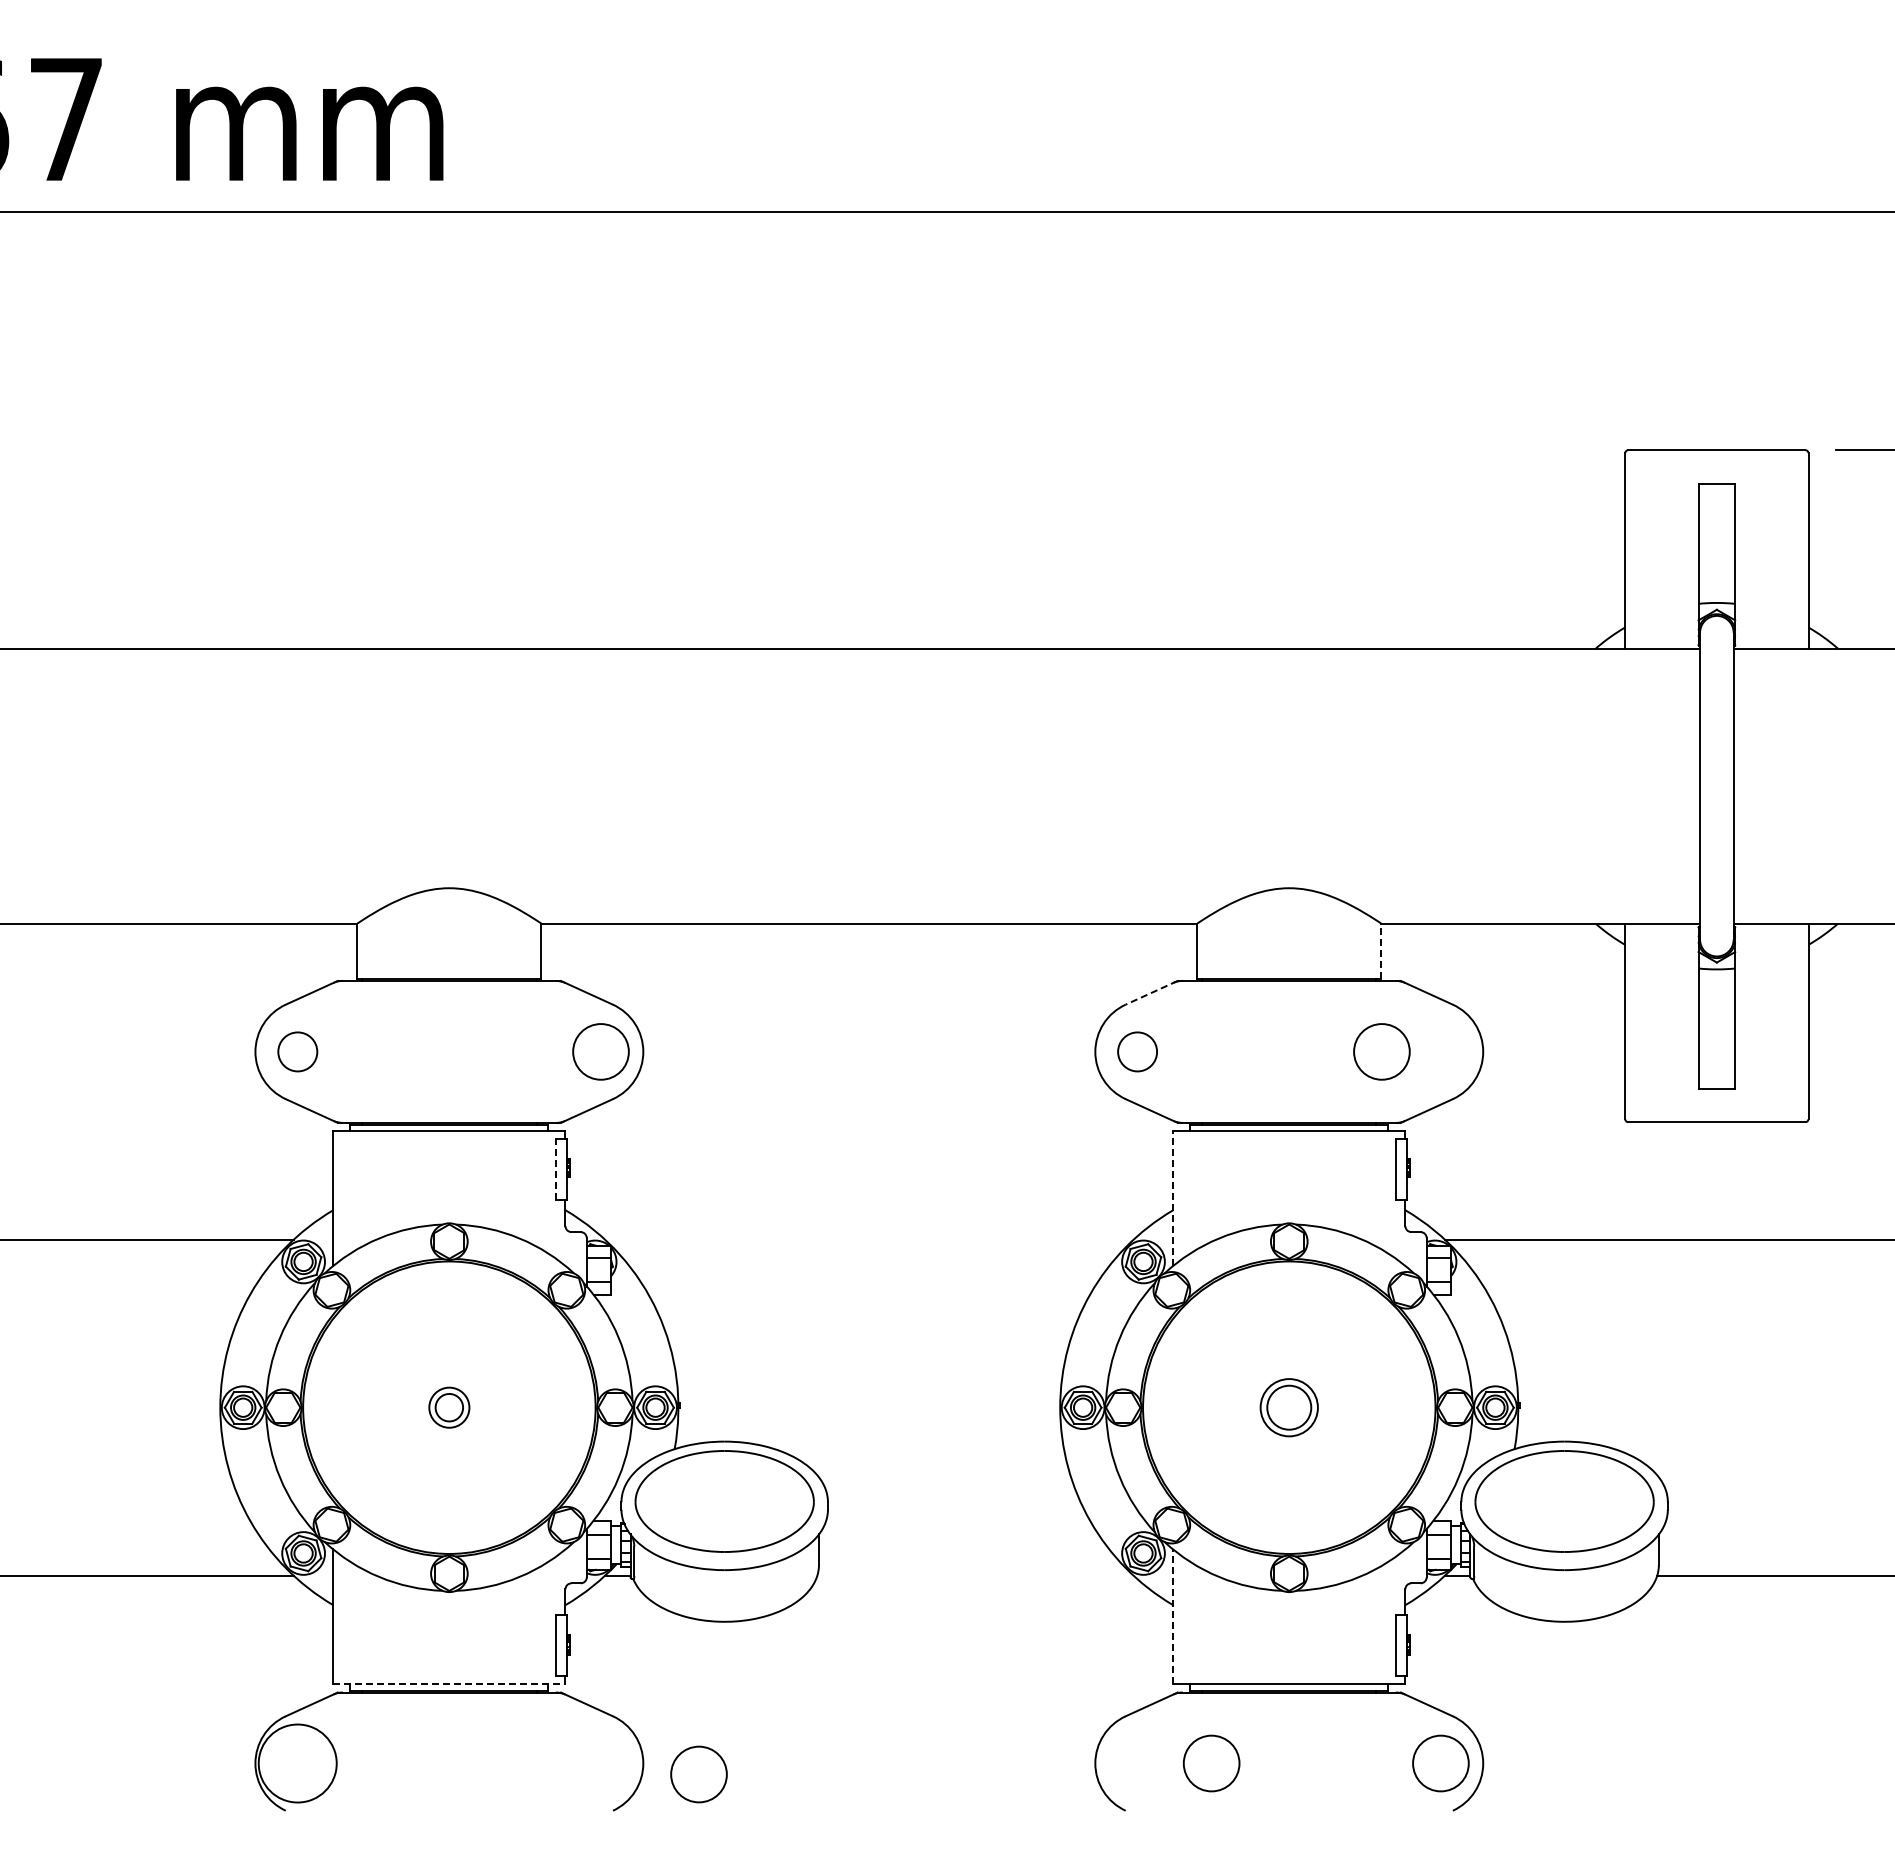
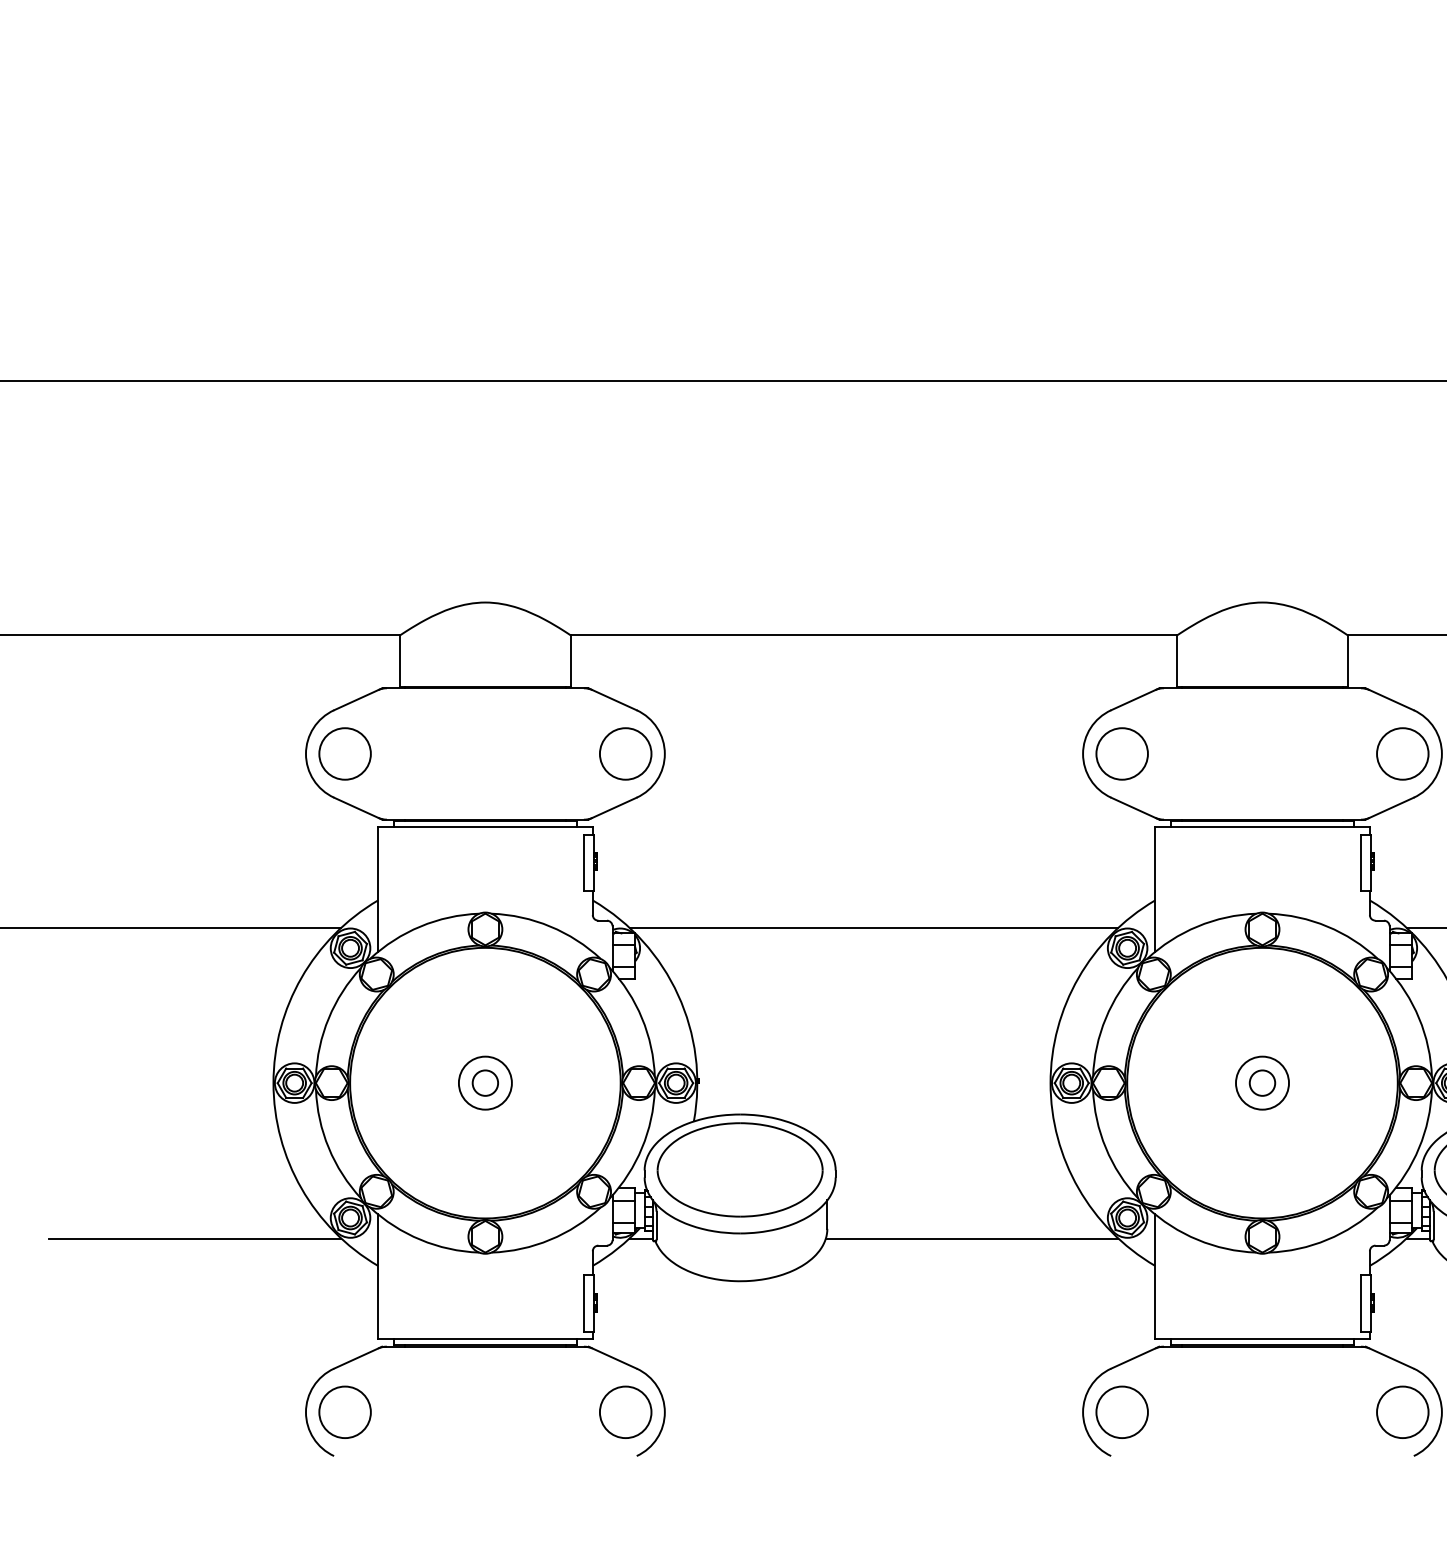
line: (1381, 951) -> (1347, 661), dashed -> solid
line: (1151, 993) -> (1135, 699), dashed -> solid
circle: (297, 1051) -> (344, 753), size x1.43
circle: (1137, 1051) -> (1122, 753), size x1.43
circle: (1381, 1051) -> (1402, 753), moved
line: (556, 1169) -> (584, 862), dashed -> solid
line: (1173, 1198) -> (1155, 889), dashed -> solid
line: (869, 1239) -> (874, 927), added
circle: (449, 1407) -> (485, 1082), size x1.43
circle: (1289, 1407) -> (1262, 1082), size x0.62
line: (975, 1575) -> (972, 1238), added
line: (1173, 1616) -> (1155, 1276), dashed -> solid
line: (449, 1684) -> (485, 1339), dashed -> solid
circle: (297, 1763) -> (344, 1412), size x0.71
circle: (1211, 1763) -> (1122, 1412), moved
circle: (698, 1774) -> (625, 1412), moved

